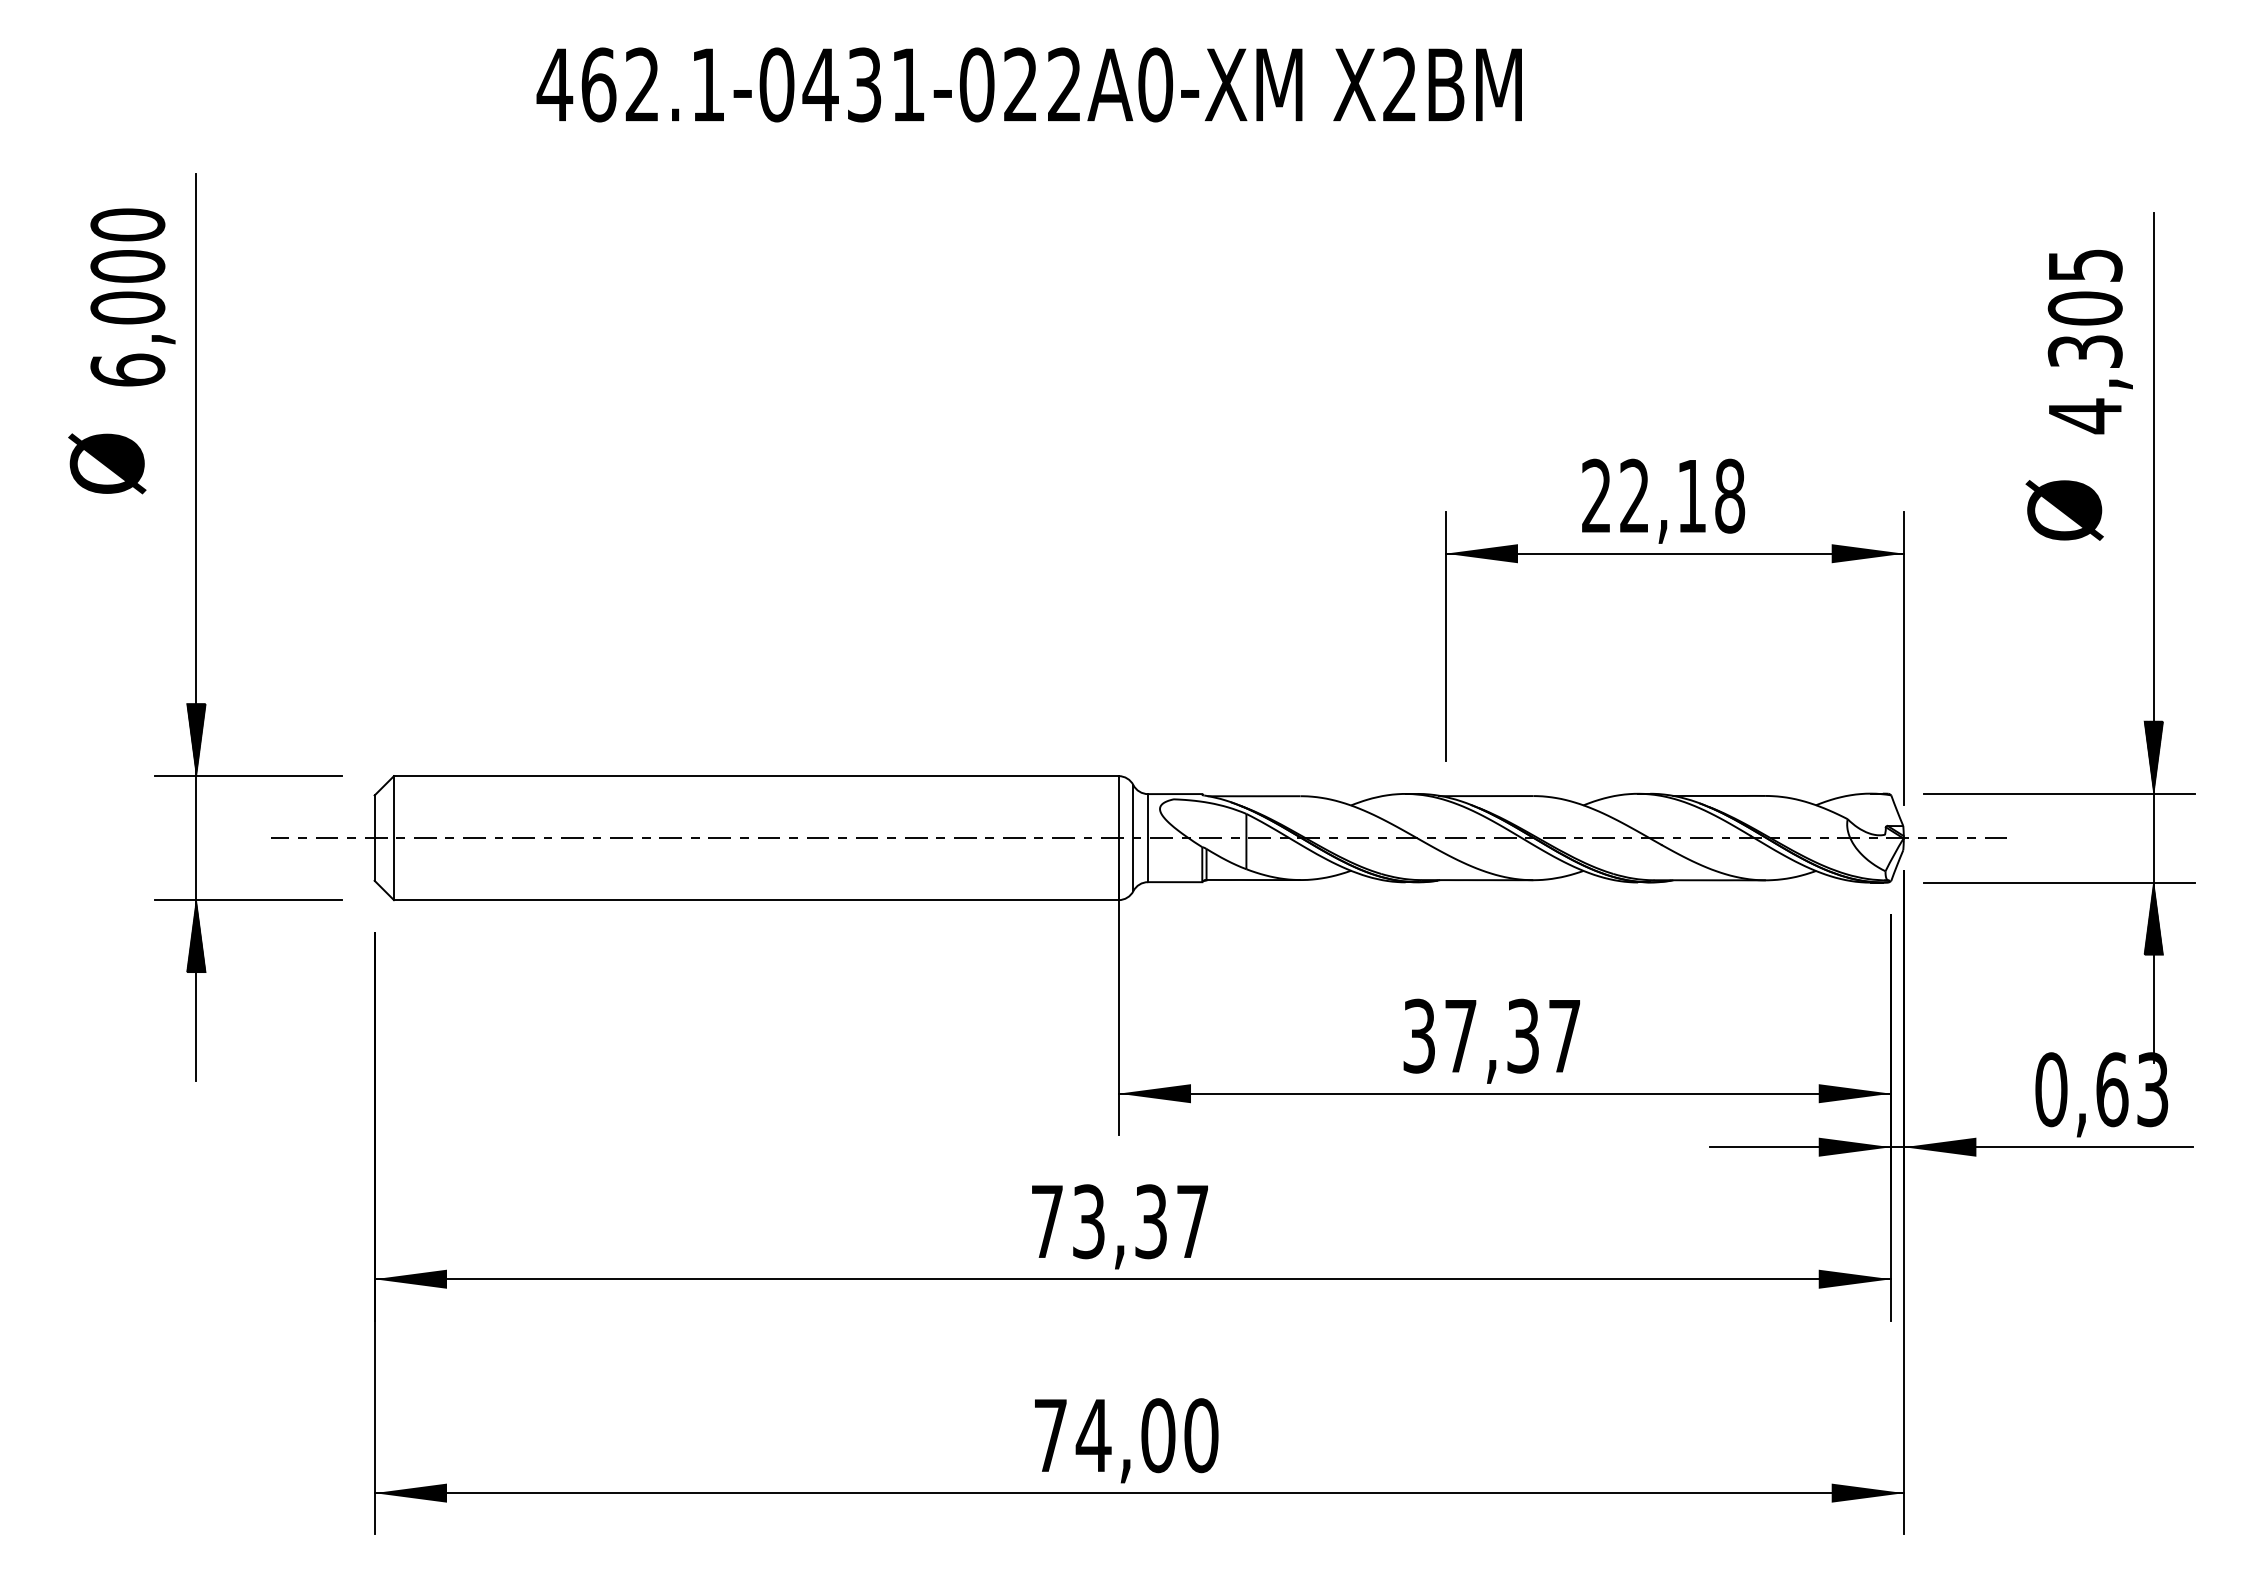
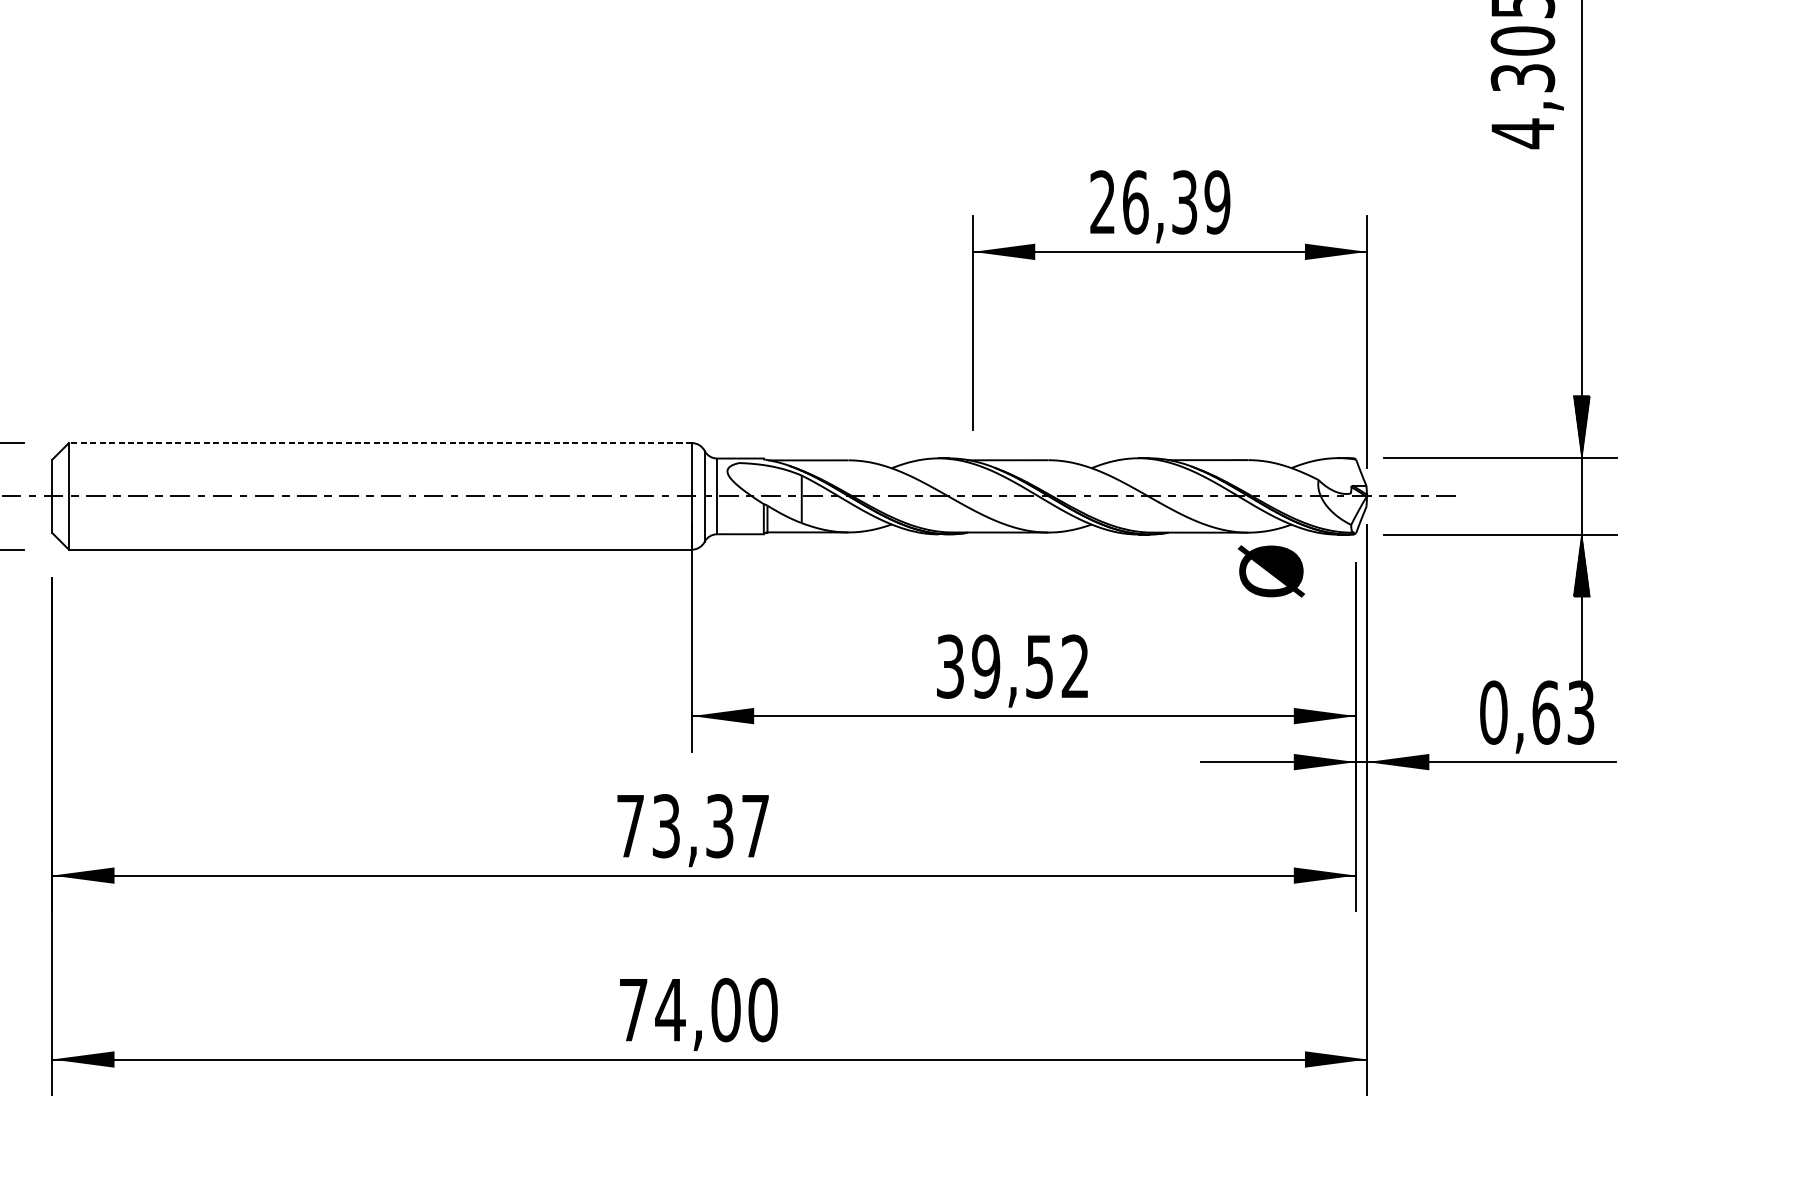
text: (1682, 495) -> (1176, 201), 22,18 -> 26,39
text: (2064, 510) -> (1271, 571), moved
line: (755, 776) -> (379, 443), solid -> dashed
text: (1511, 1035) -> (1029, 666), 37,37 -> 39,52

